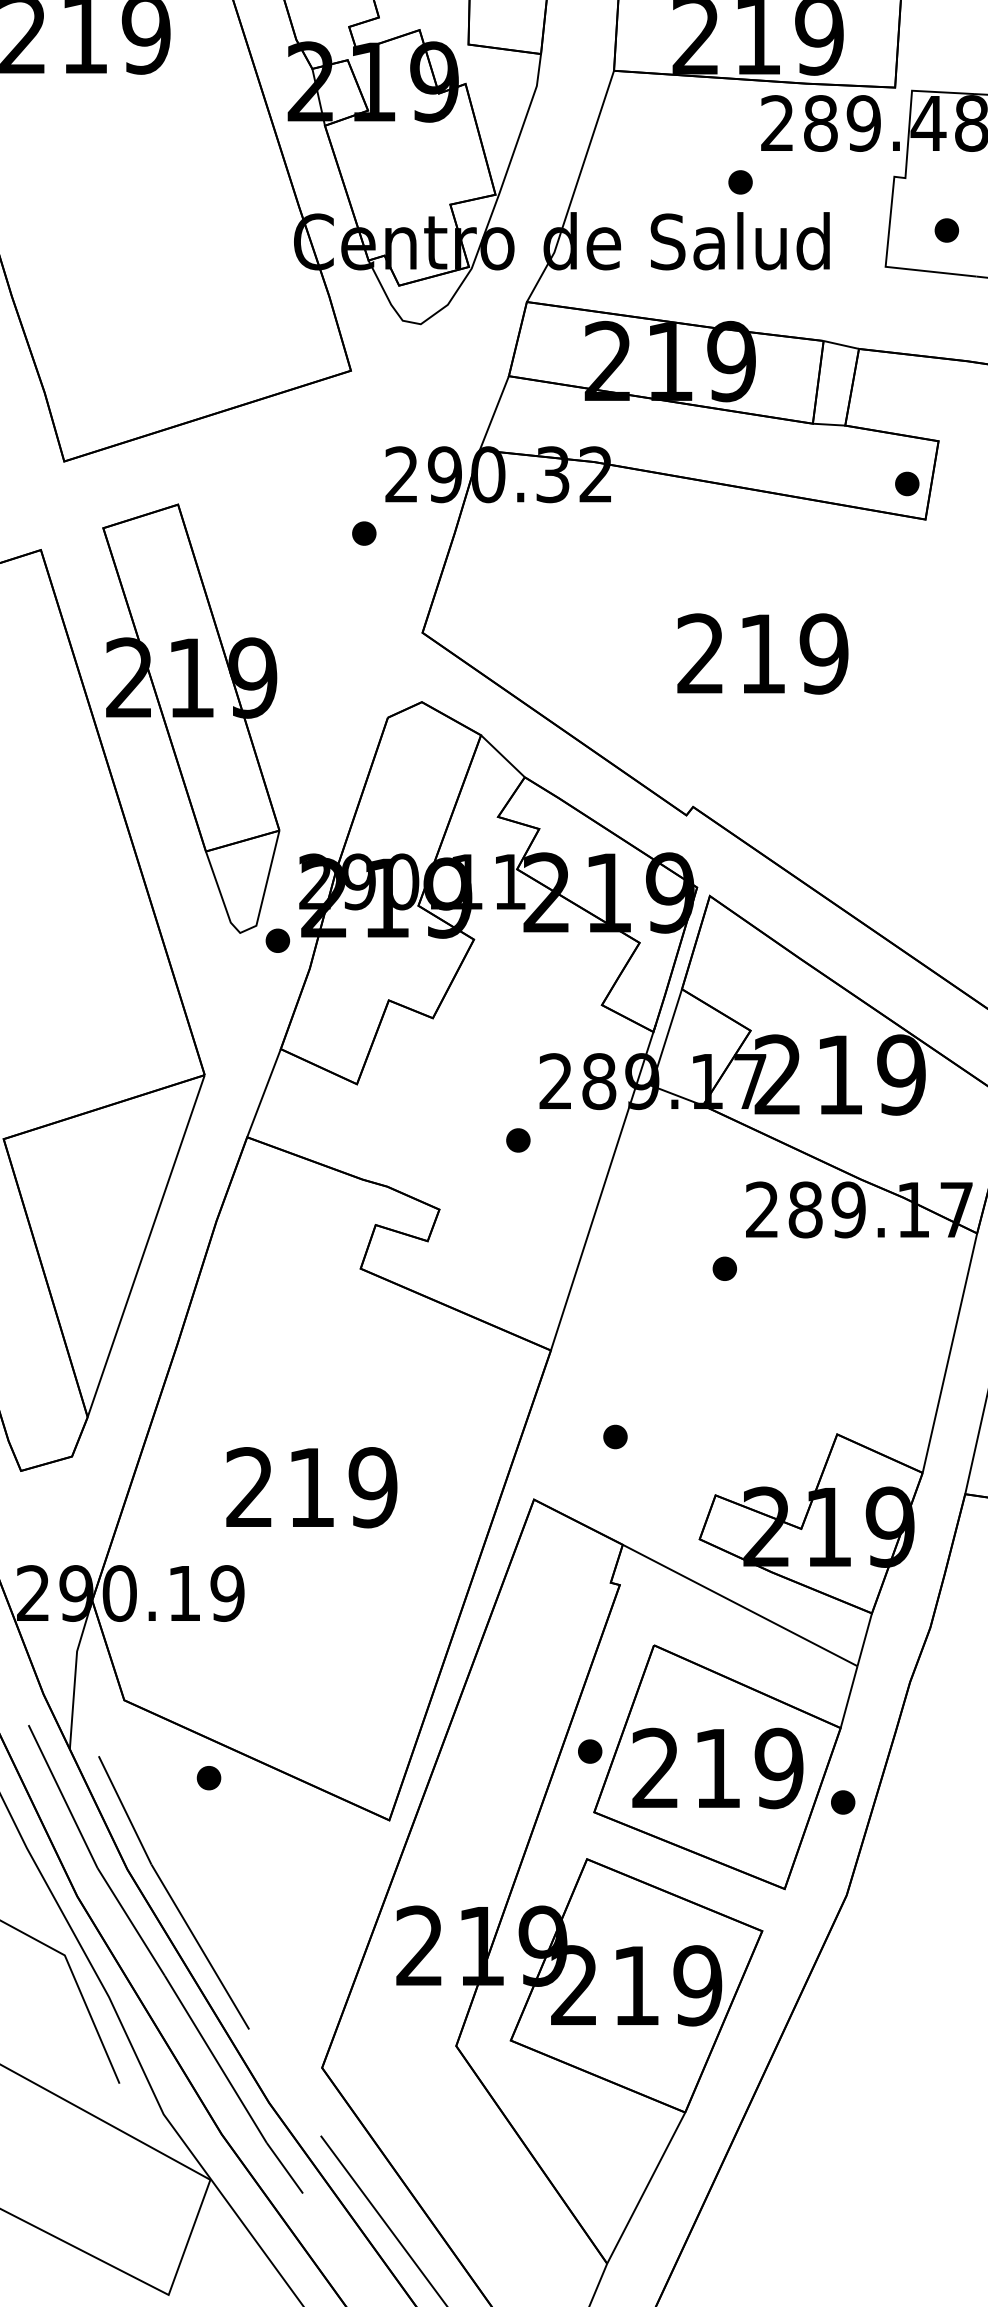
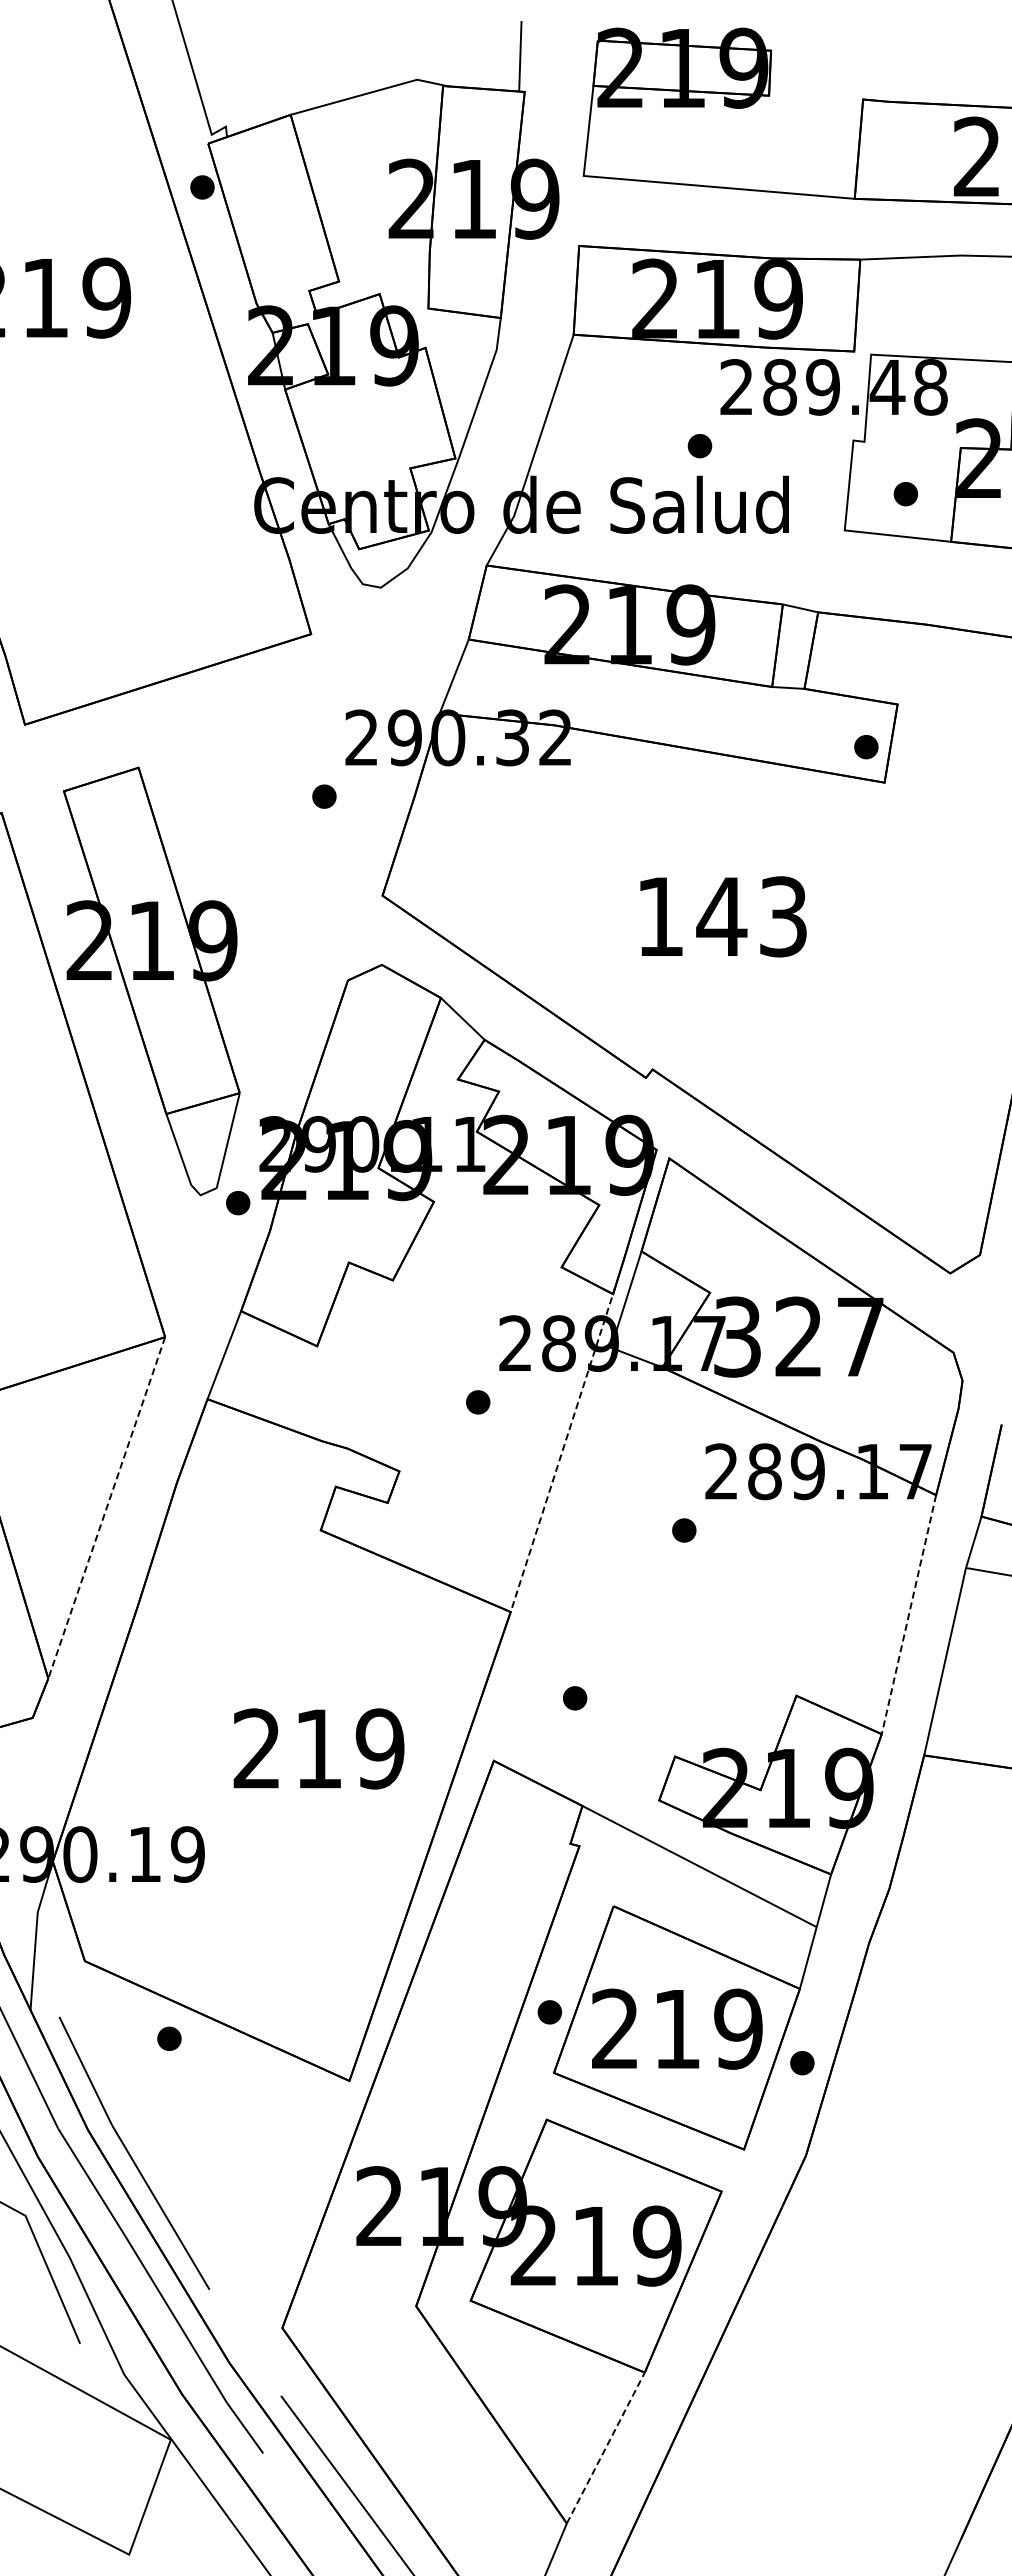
text: (763, 653) -> (722, 916), 219 -> 143
text: (840, 1074) -> (799, 1336), 219 -> 327
line: (603, 1187) -> (563, 1449), solid -> dashed
line: (145, 1246) -> (106, 1508), solid -> dashed
line: (949, 1352) -> (908, 1614), solid -> dashed
text: (311, 1487) -> (318, 1748), moved
line: (645, 2188) -> (605, 2448), solid -> dashed

